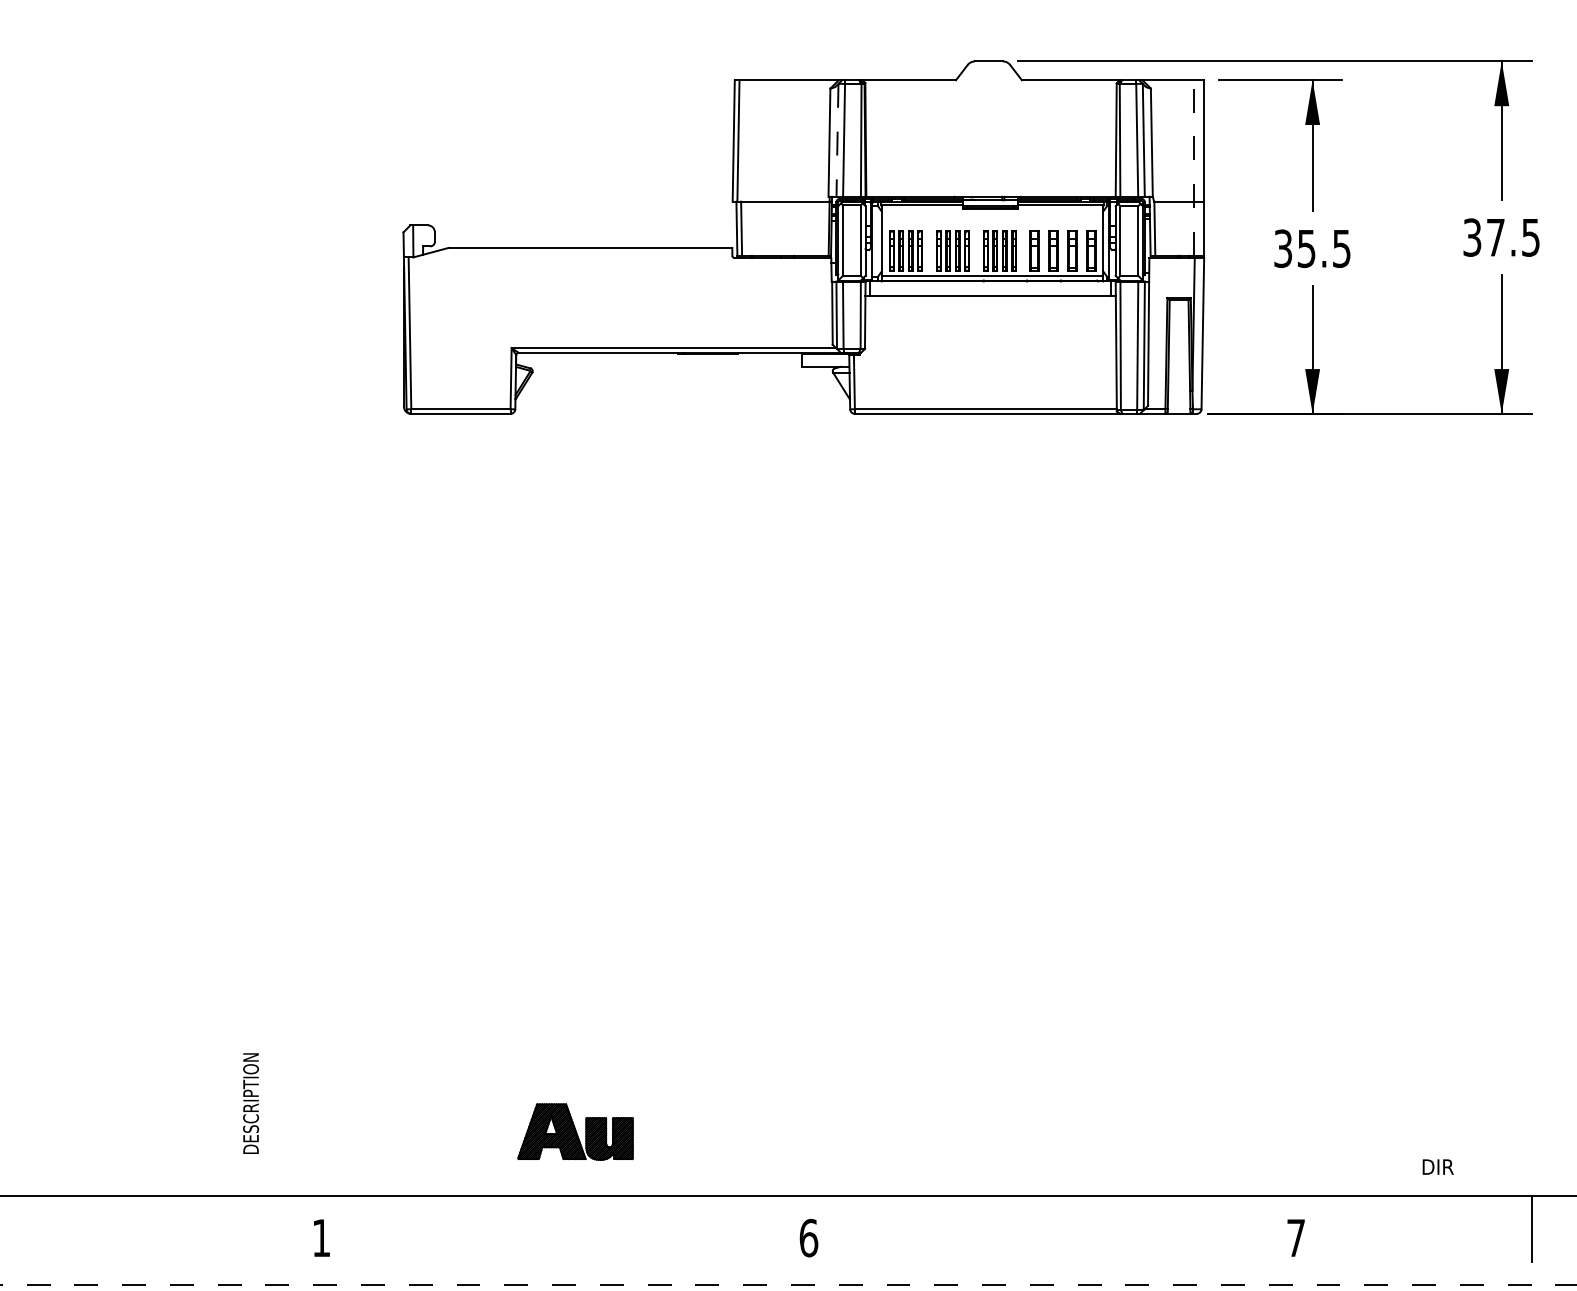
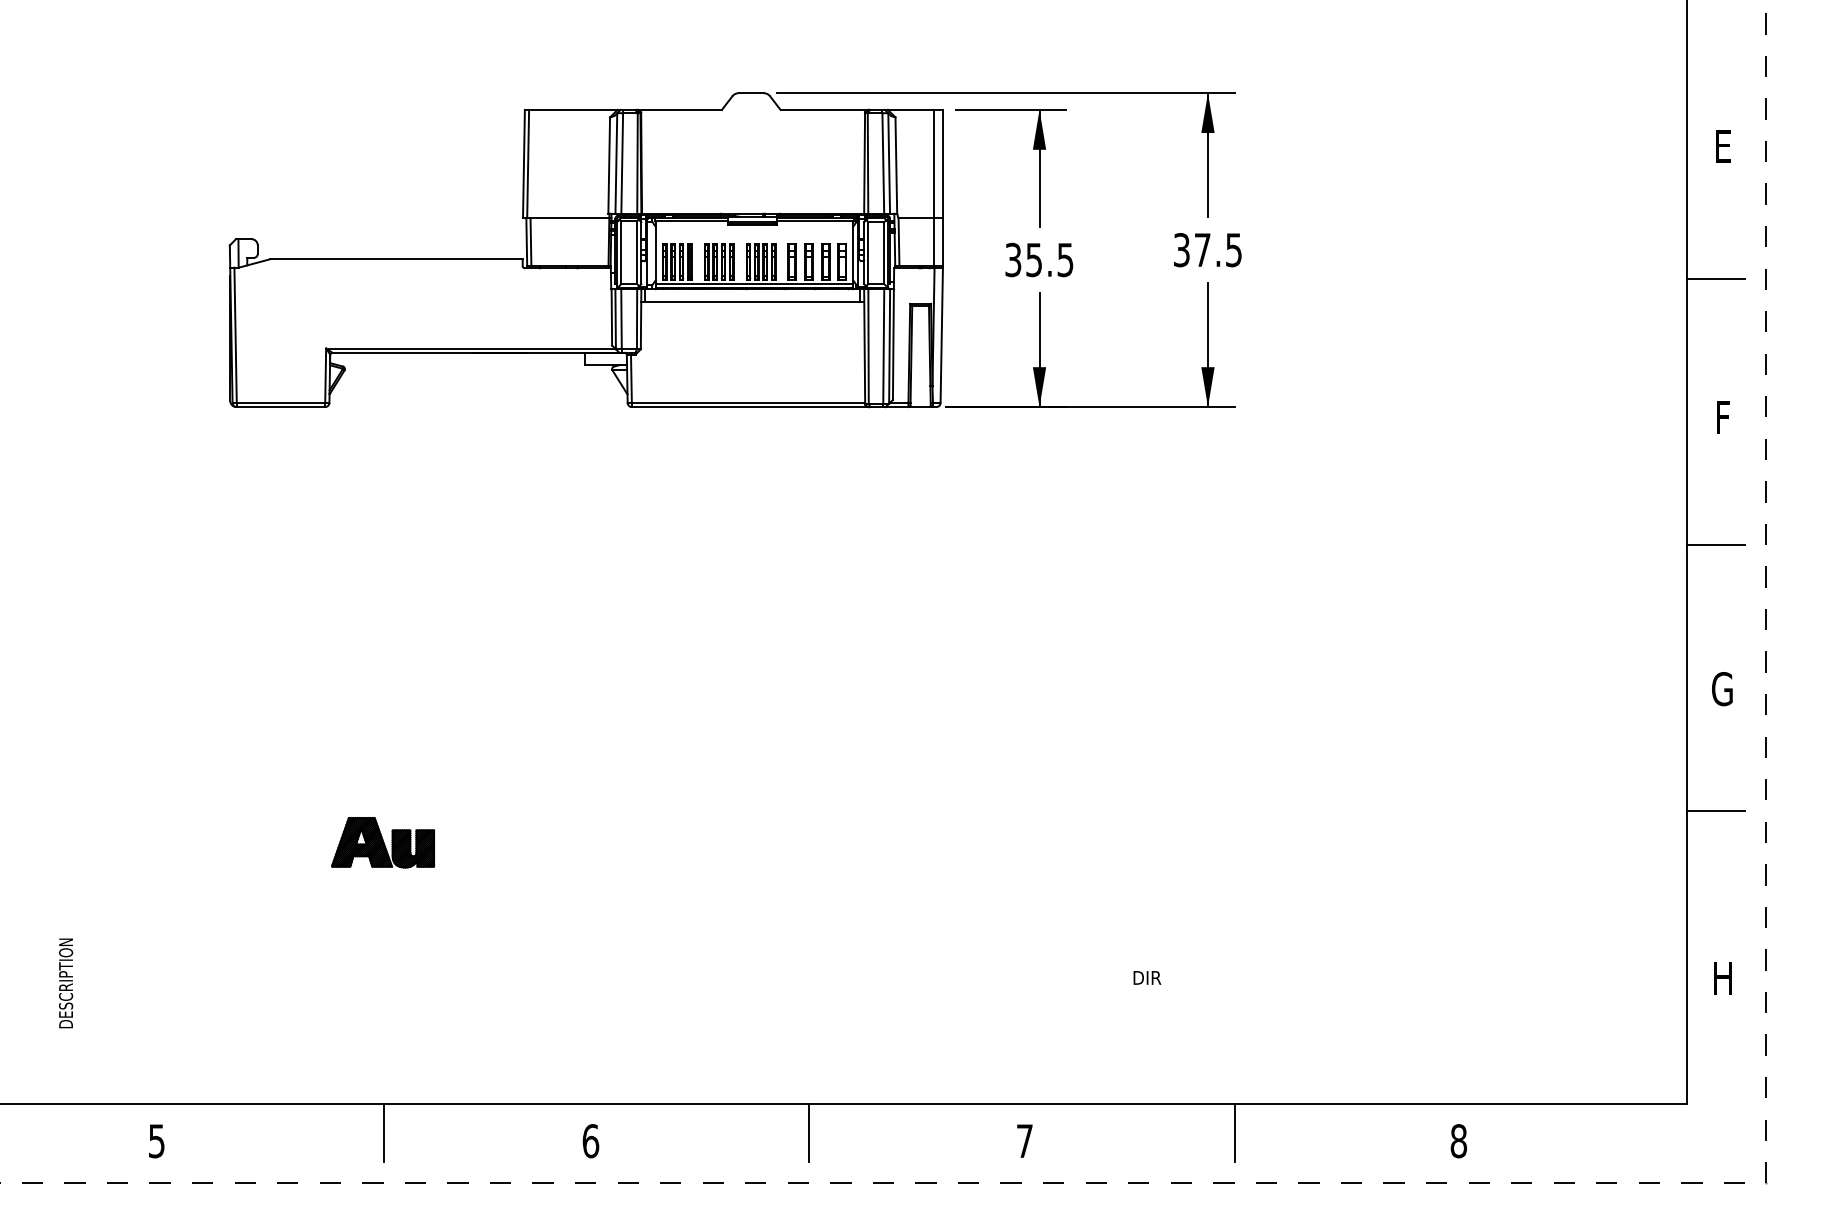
line: (837, 140) -> (616, 163), dashed -> solid
line: (1194, 167) -> (934, 187), dashed -> solid
text: (251, 1103) -> (66, 983), moved
part: (576, 1131) -> (383, 842), moved
text: (1438, 1166) -> (1147, 977), moved
line: (576, 1228) -> (383, 1132), added
line: (1053, 1228) -> (808, 1132), added
text: (321, 1238) -> (156, 1141), 1 -> 5

